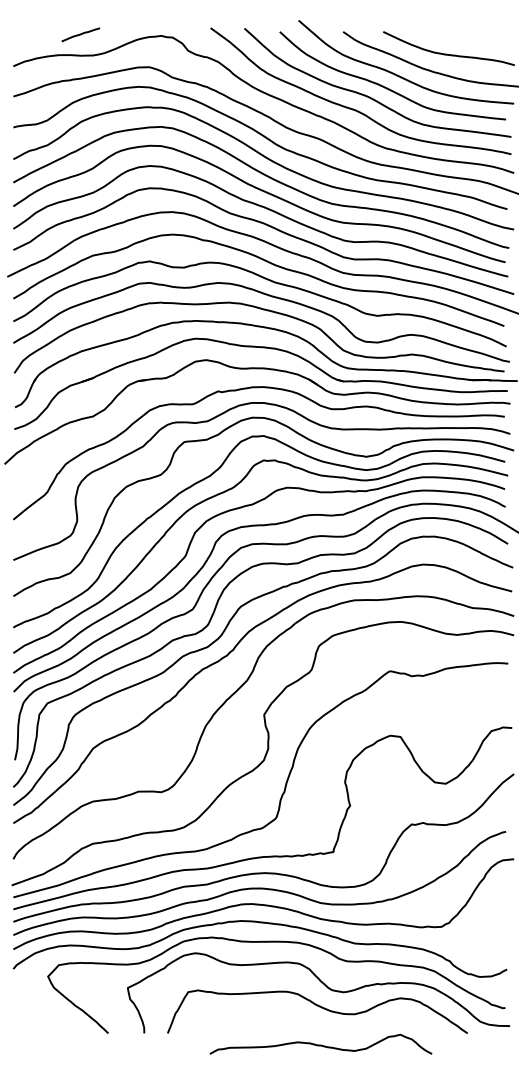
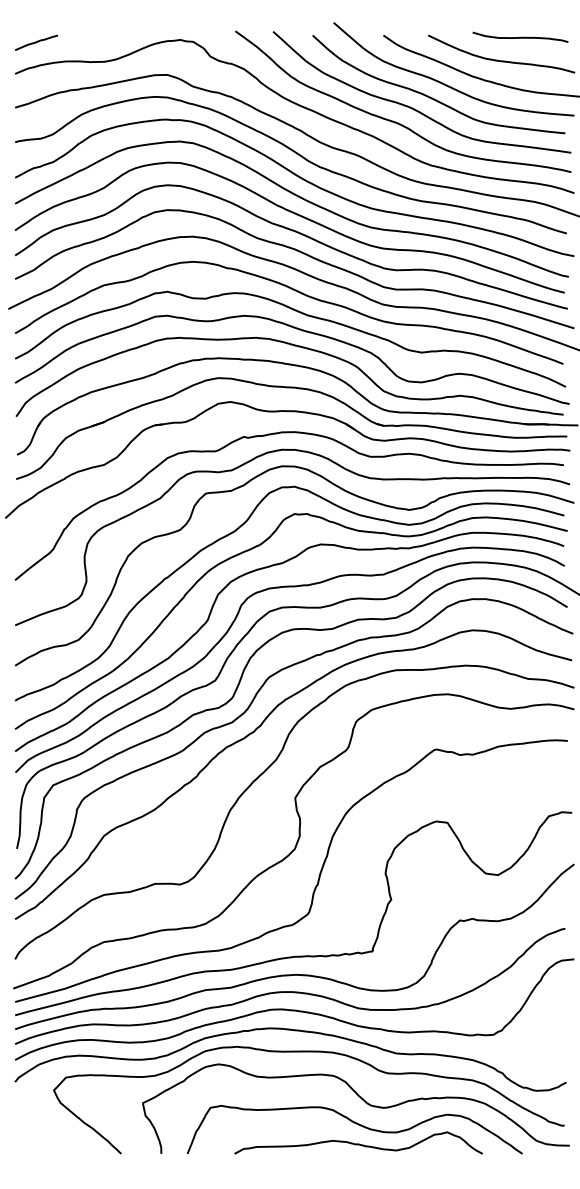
curve: (466, 32) -> (521, 36), added
line: (80, 34) -> (36, 42), moved
curve: (320, 1044) -> (358, 1143), moved

